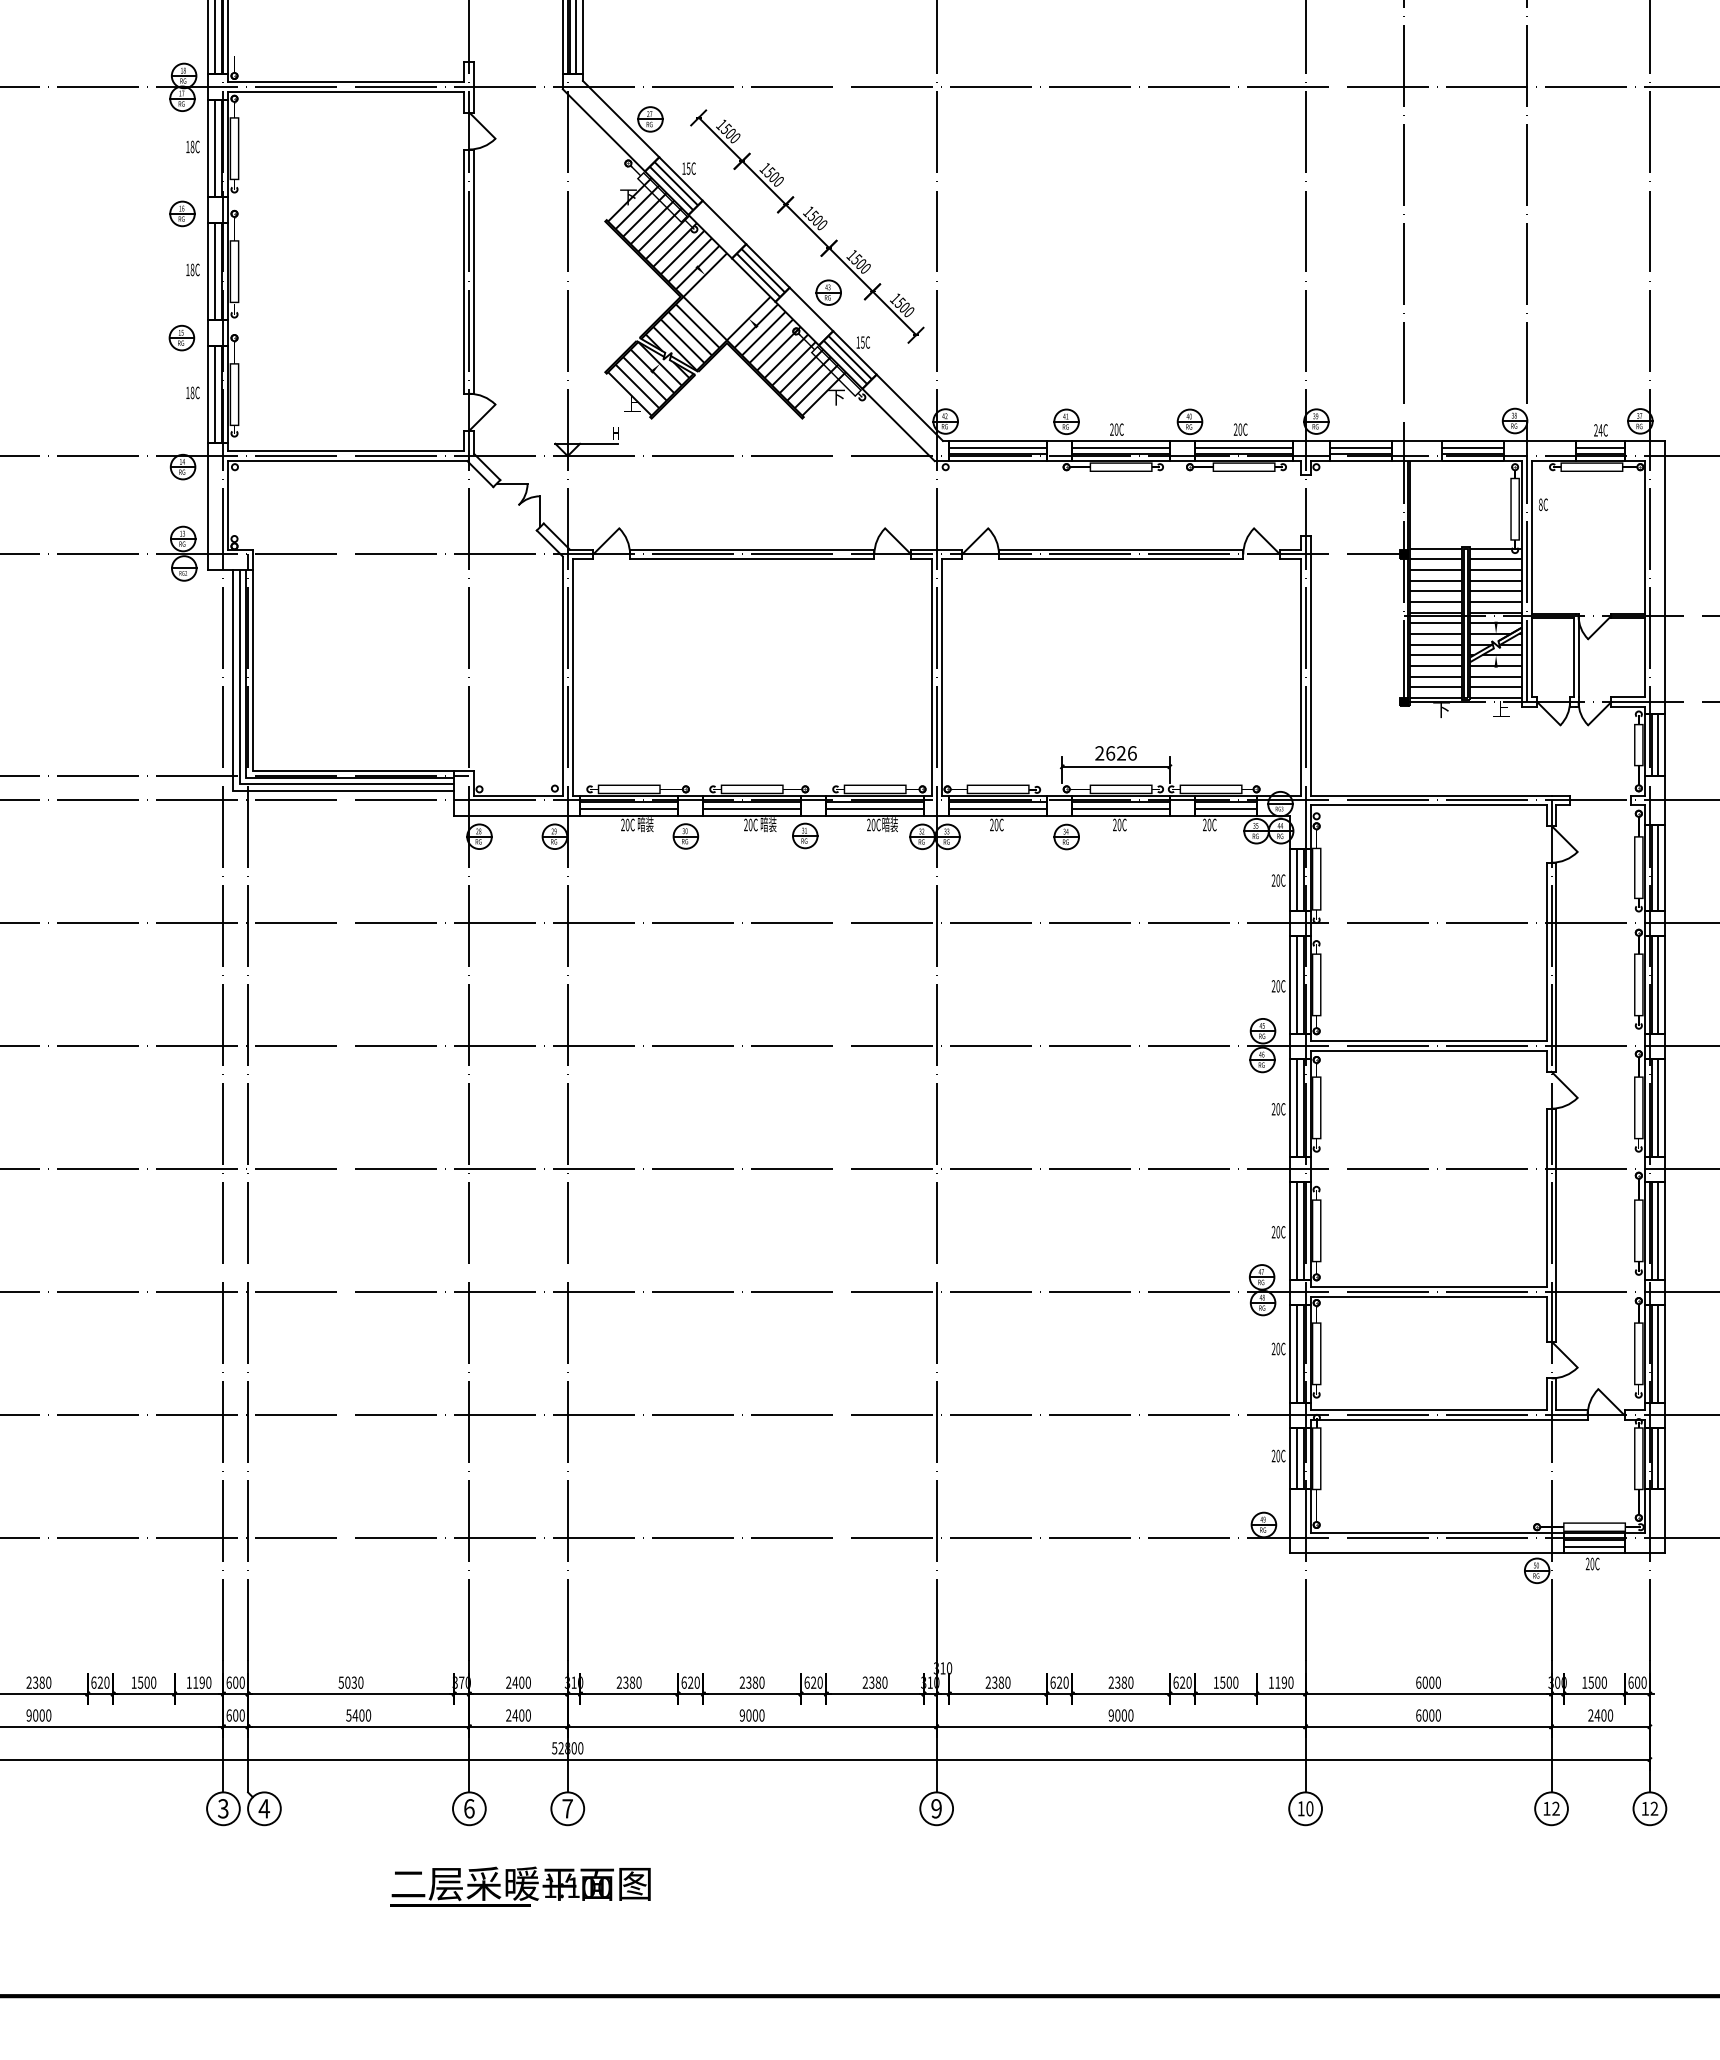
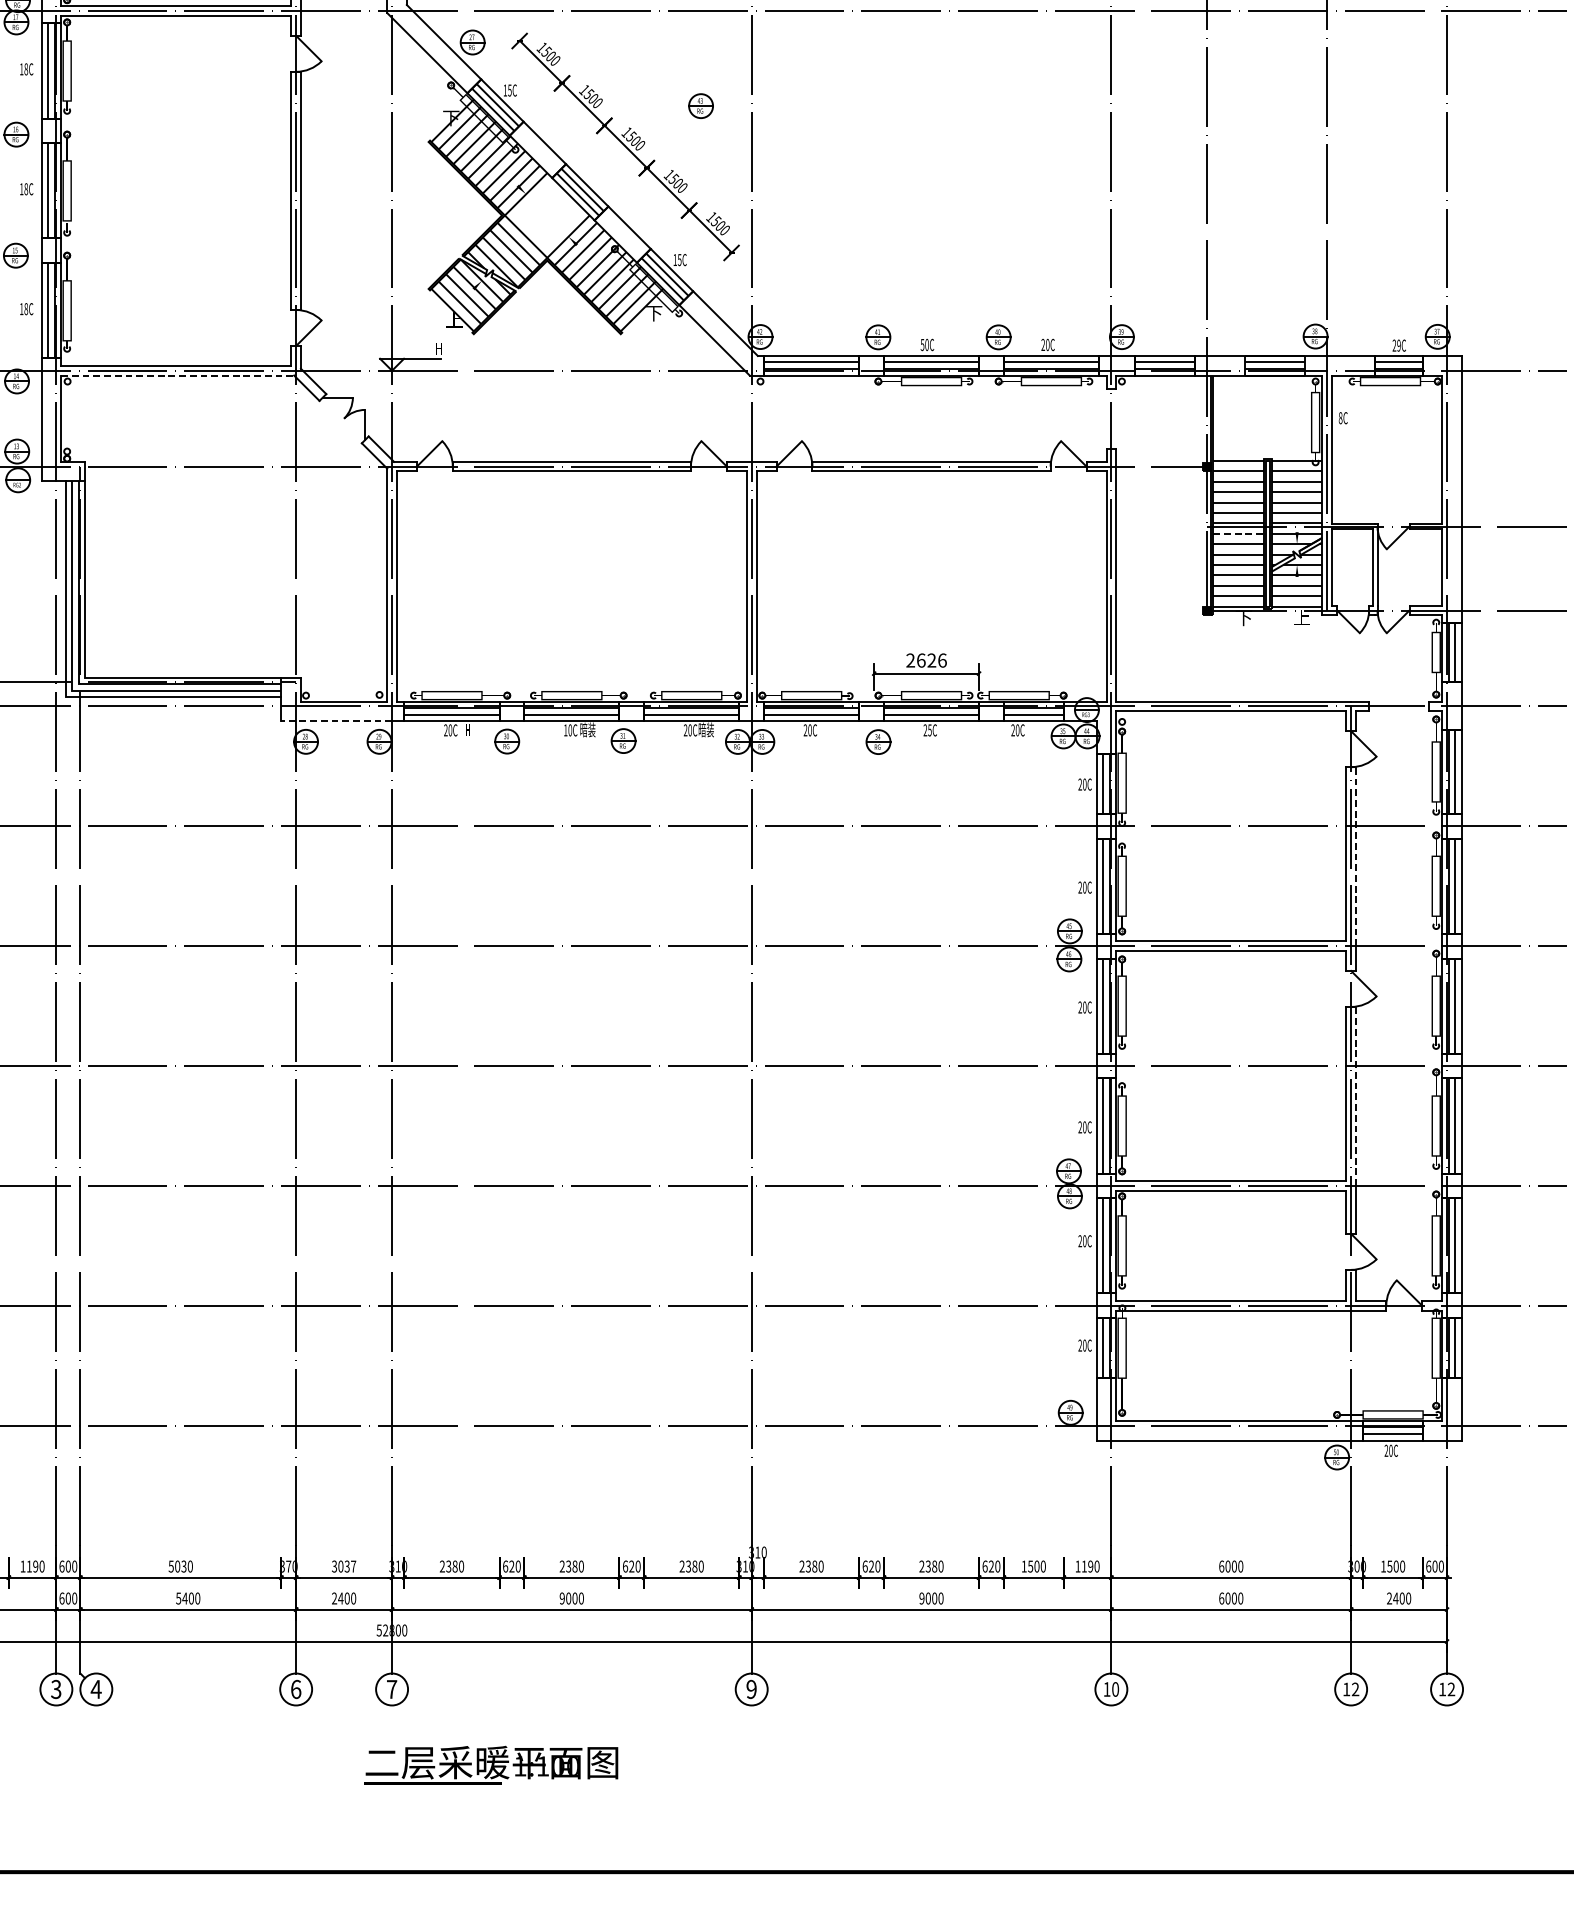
part: (828, 292) -> (700, 105), moved
text: (1111, 429) -> (922, 344), 20C -> 50C
text: (1600, 430) -> (1398, 345), 24C -> 29C
line: (348, 461) -> (178, 376), solid -> dashed
line: (1436, 623) -> (1238, 533), solid -> dashed
line: (511, 815) -> (337, 721), solid -> dashed
text: (645, 824) -> (467, 729), 暗装 -> H
text: (745, 824) -> (565, 729), 20C -> 10C
text: (1119, 824) -> (929, 729), 20C -> 25C
line: (1556, 954) -> (1355, 856), solid -> dashed
line: (1556, 1200) -> (1355, 1096), solid -> dashed
text: (518, 1682) -> (344, 1566), 2400 -> 3037
text: (520, 1886) -> (491, 1765), moved

